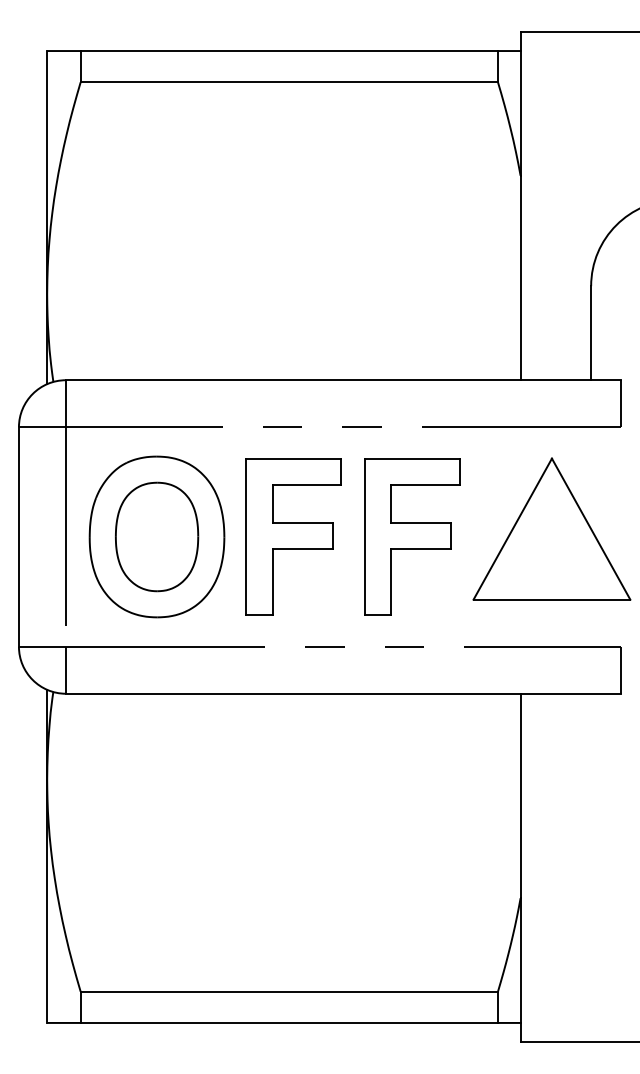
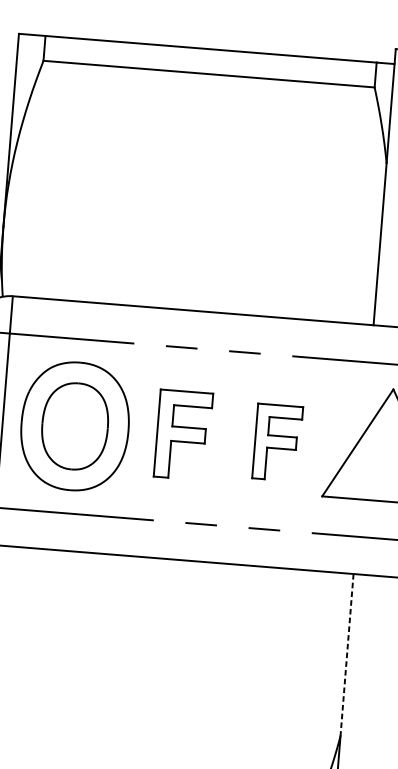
part: (293, 536) -> (183, 434), size x0.7
part: (412, 536) -> (277, 442), size x0.6
line: (520, 796) -> (346, 655), solid -> dashed

